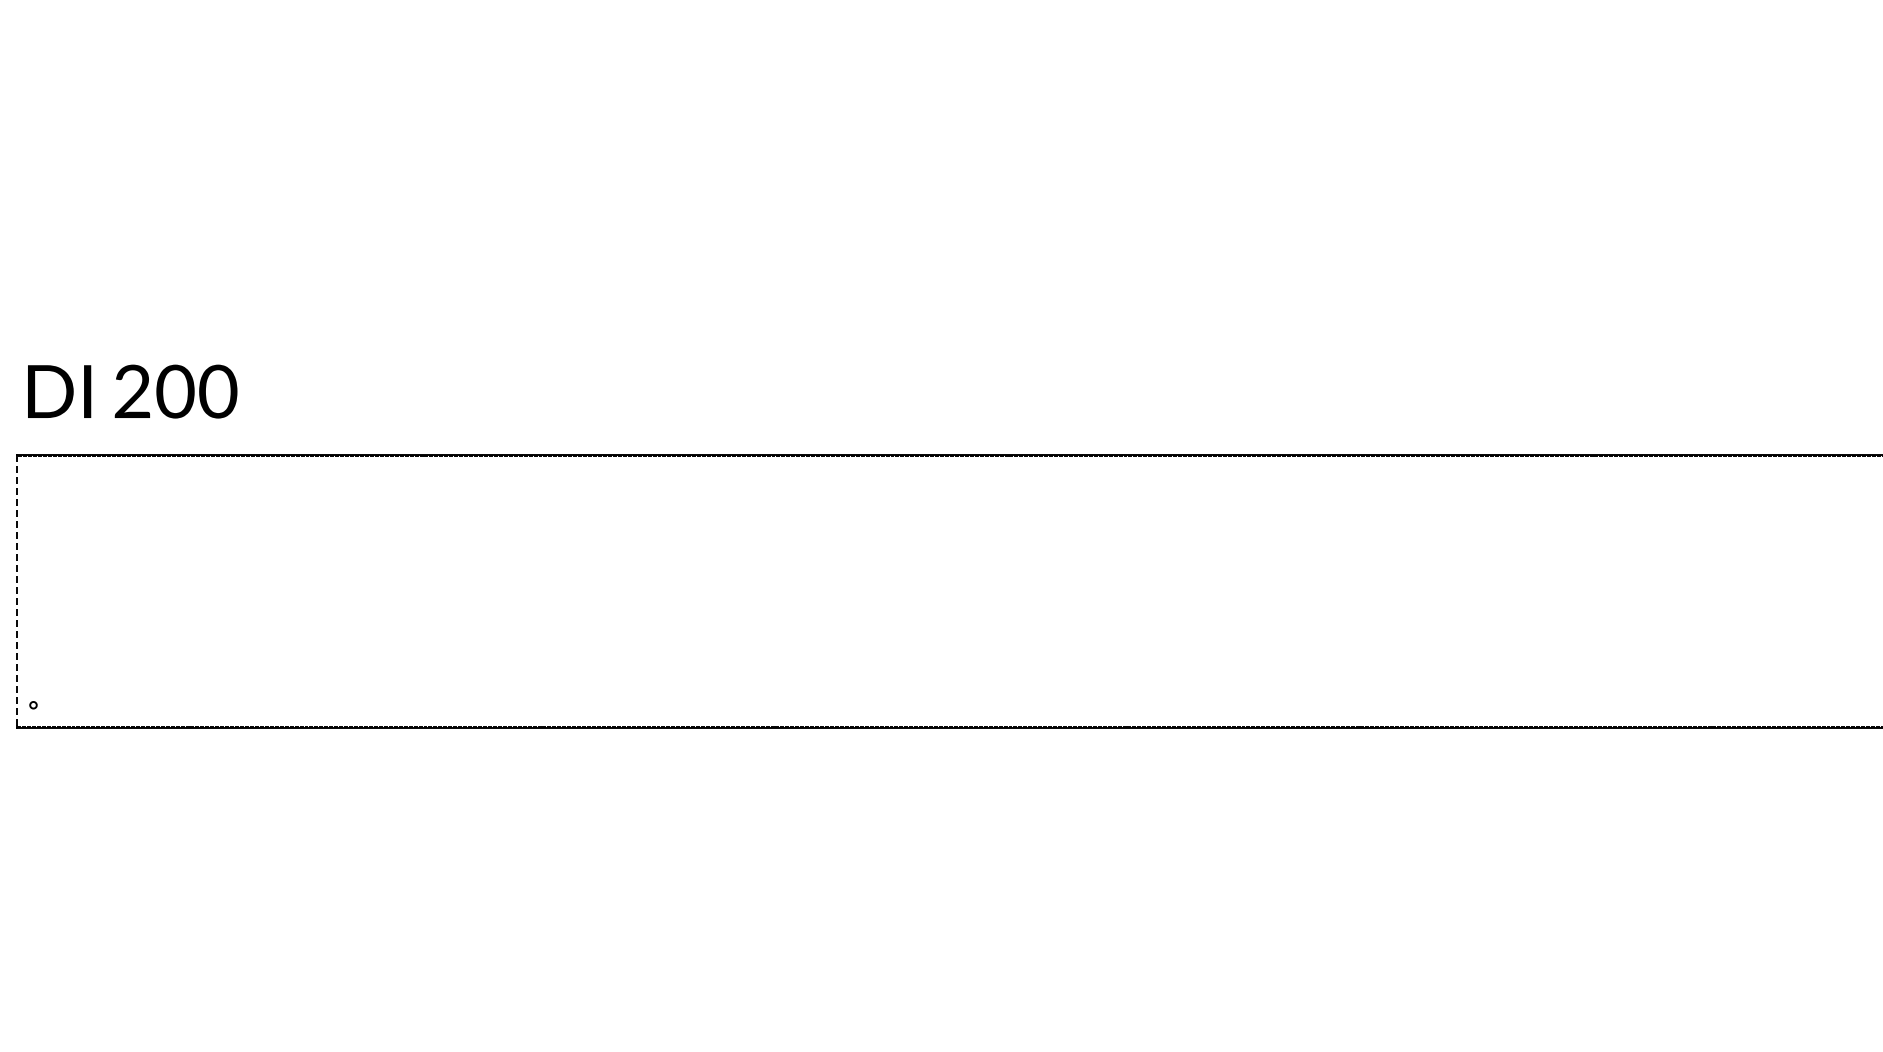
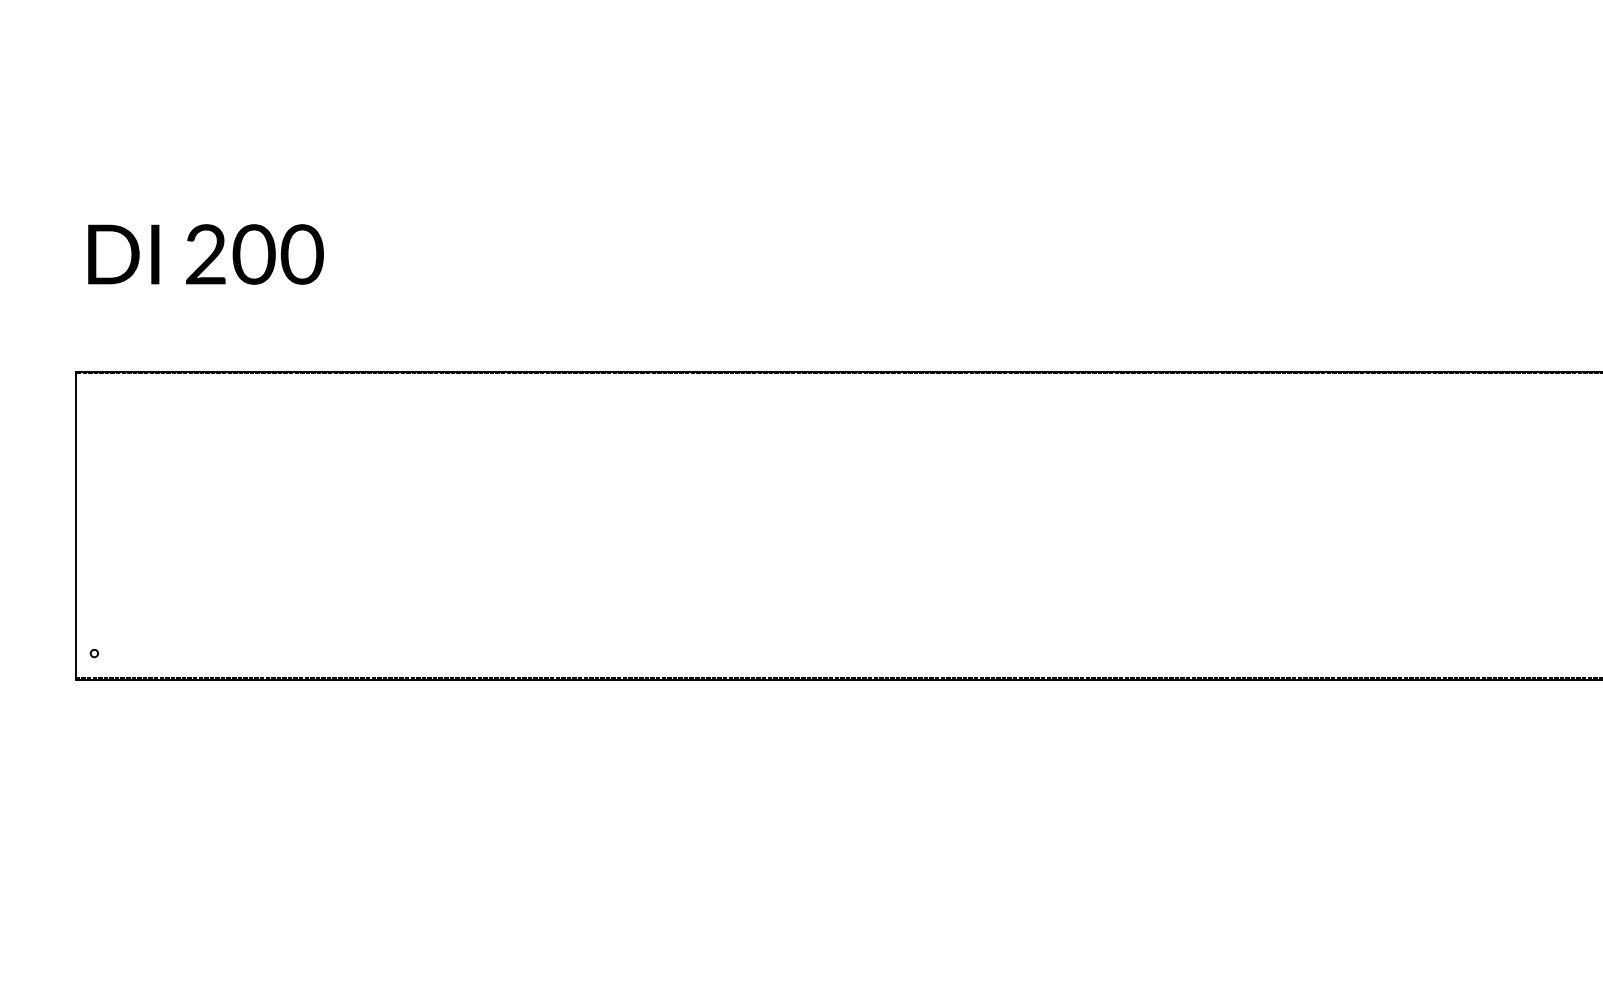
text: (132, 391) -> (205, 254), moved
line: (16, 591) -> (75, 525), dashed -> solid

